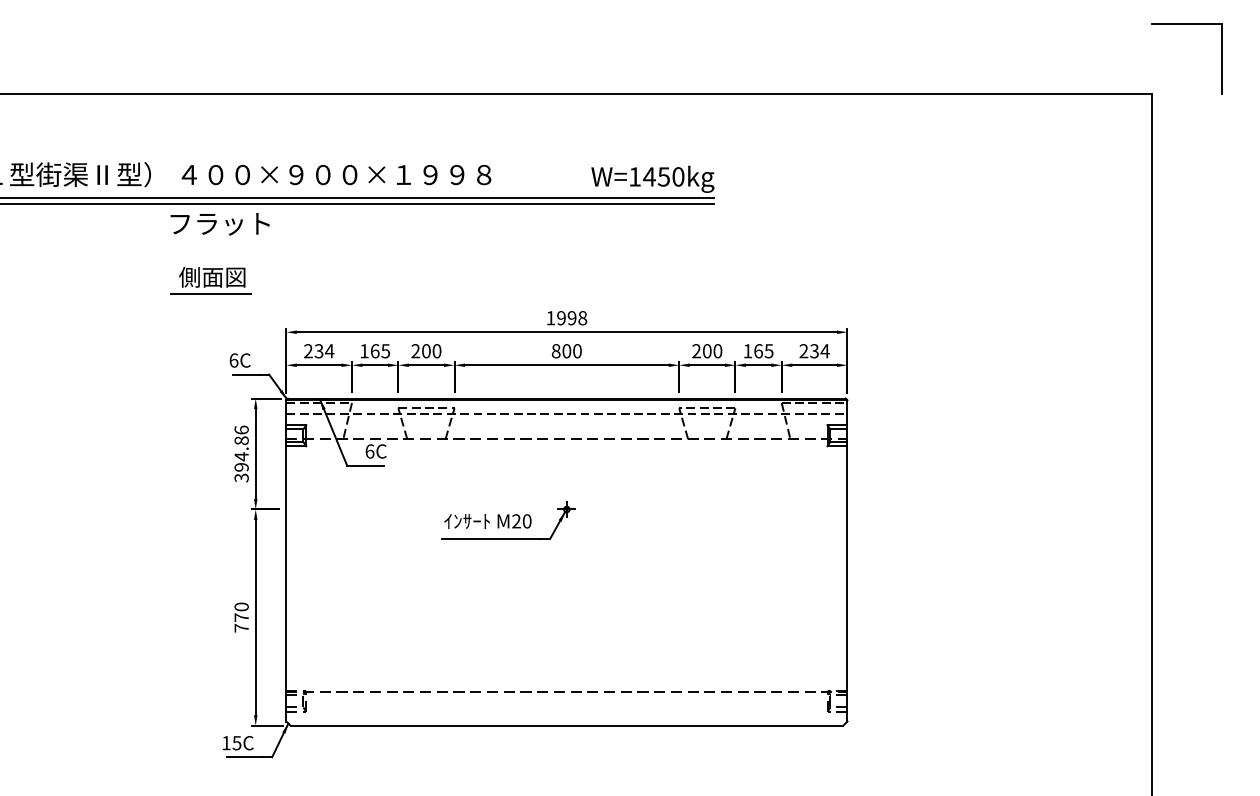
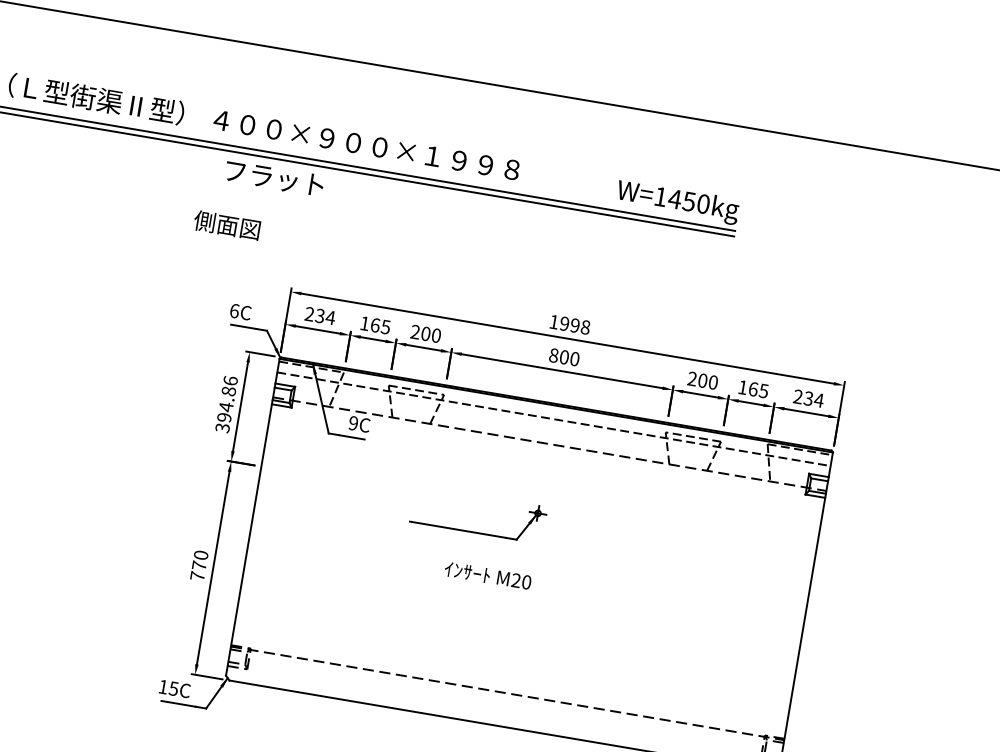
text: (219, 224) -> (273, 178), moved
line: (210, 293) -> (222, 241), removed
text: (369, 451) -> (353, 423), 6C -> 9C
text: (487, 521) -> (487, 575), moved

